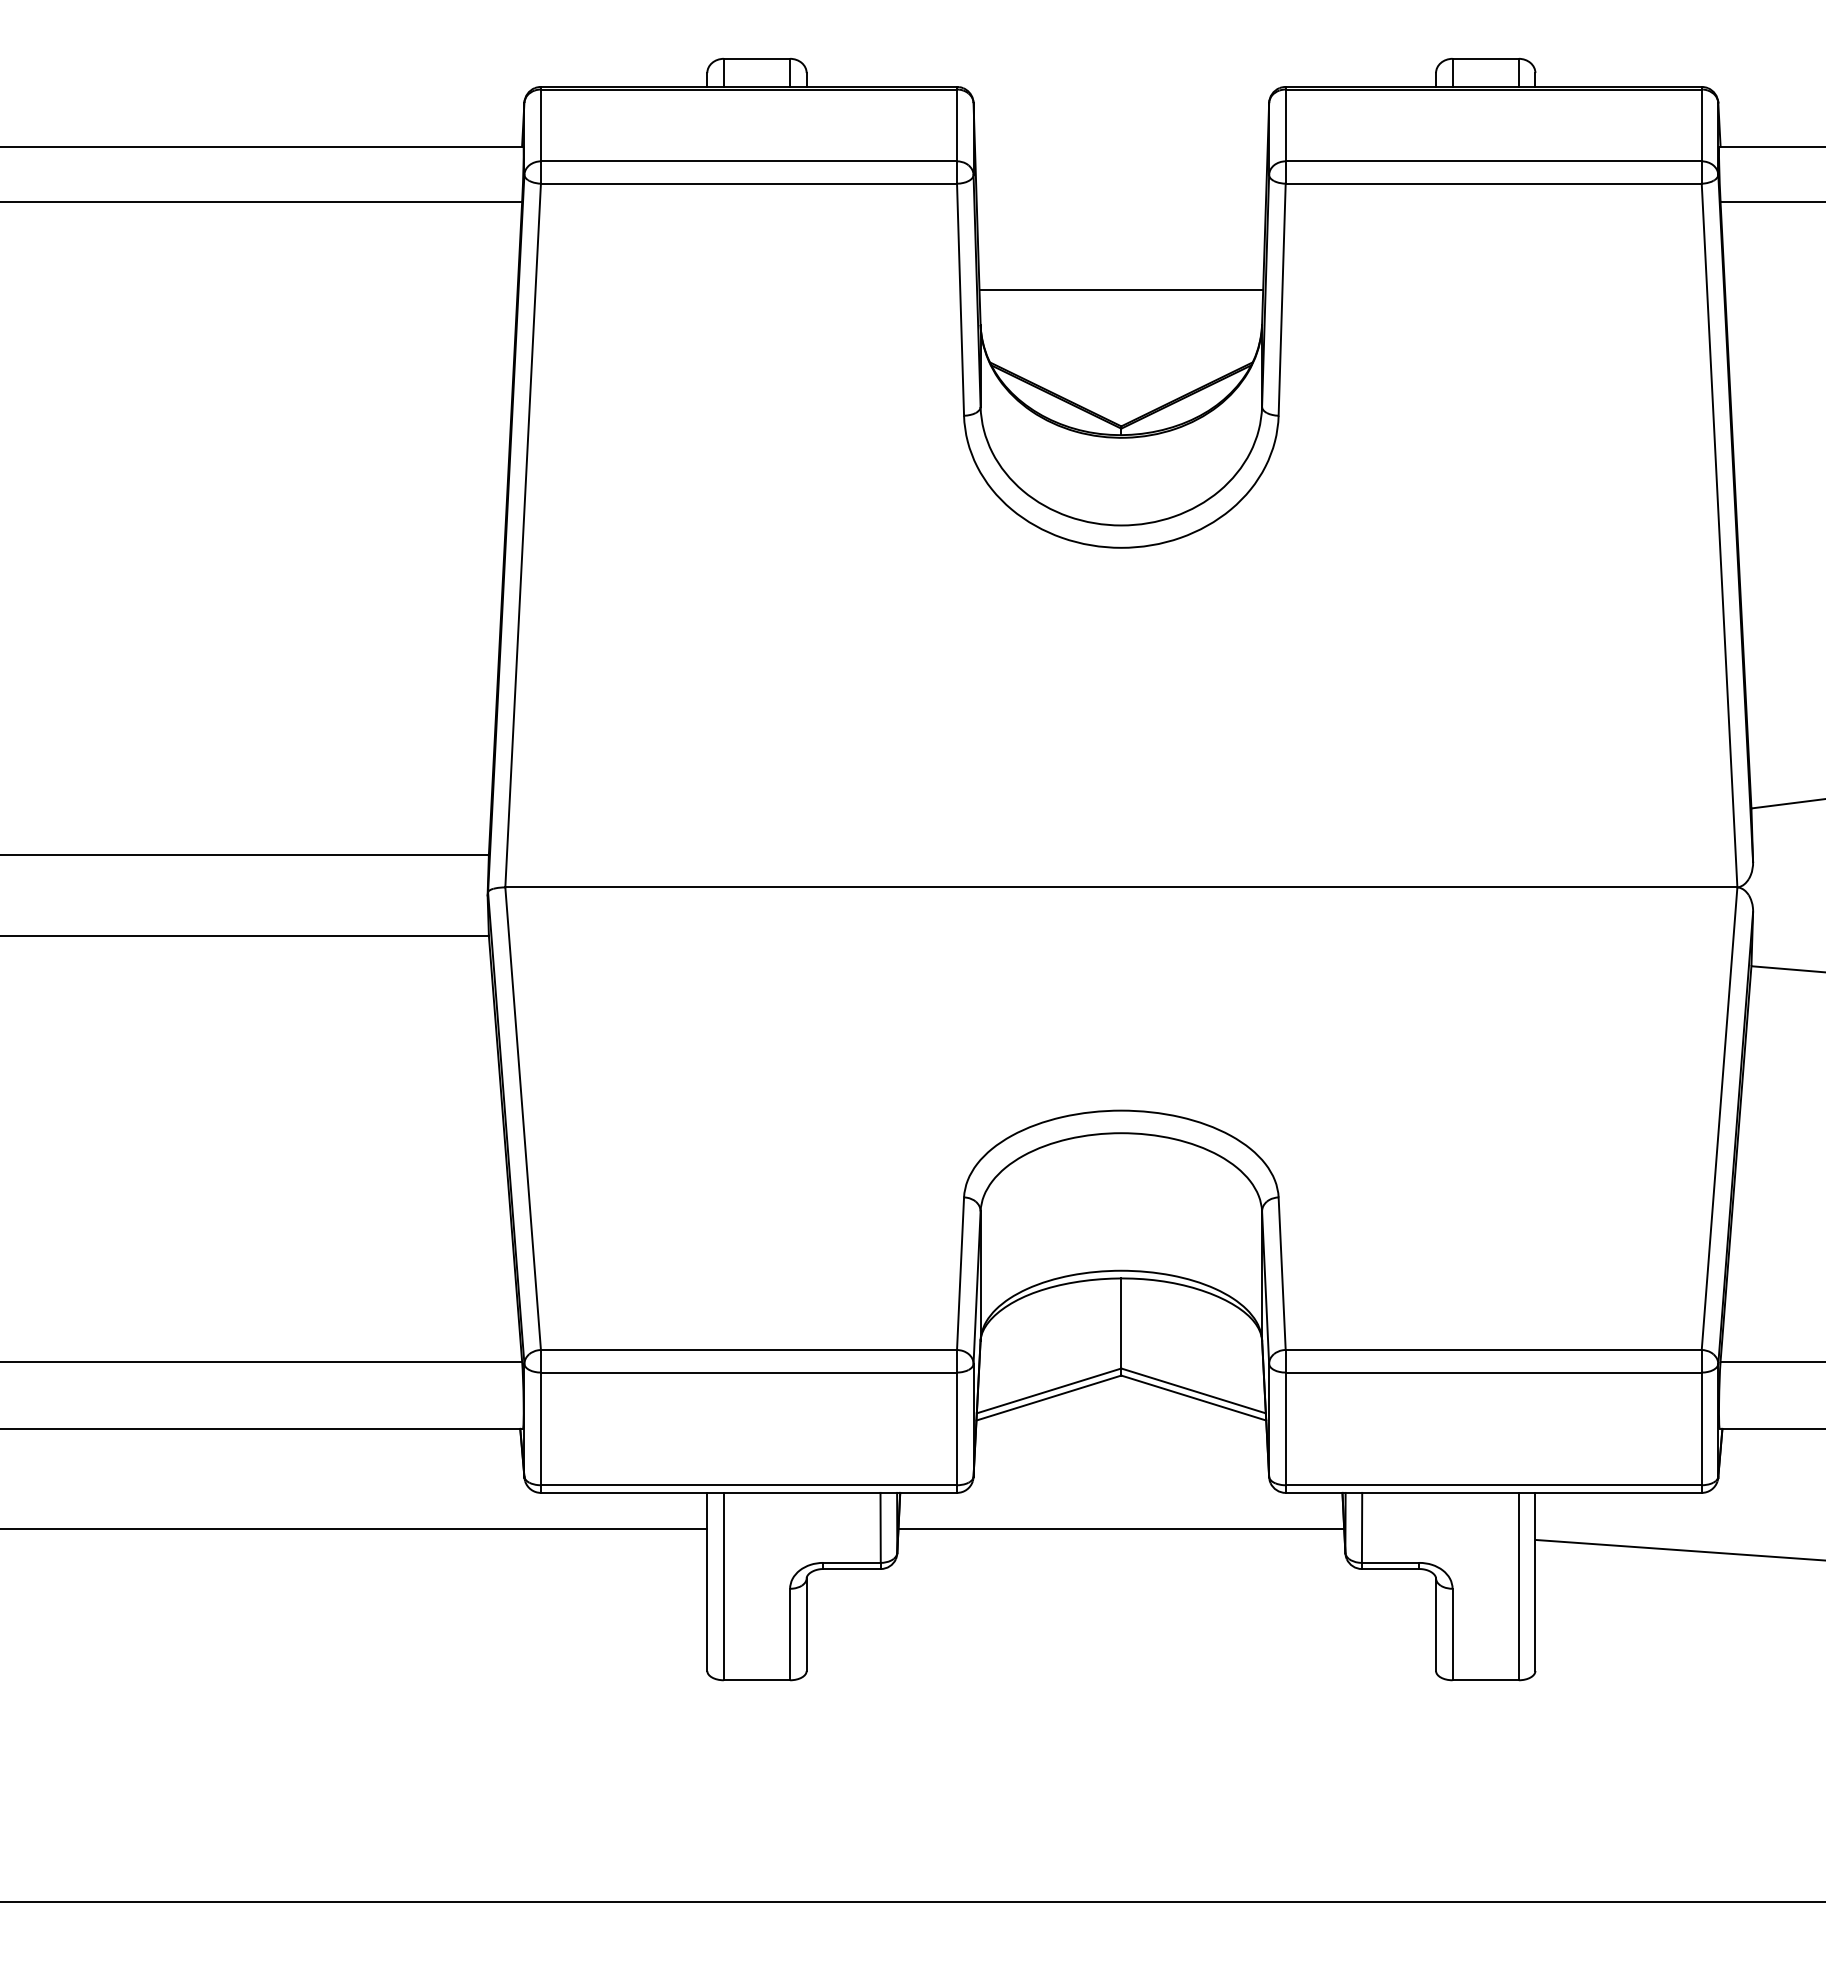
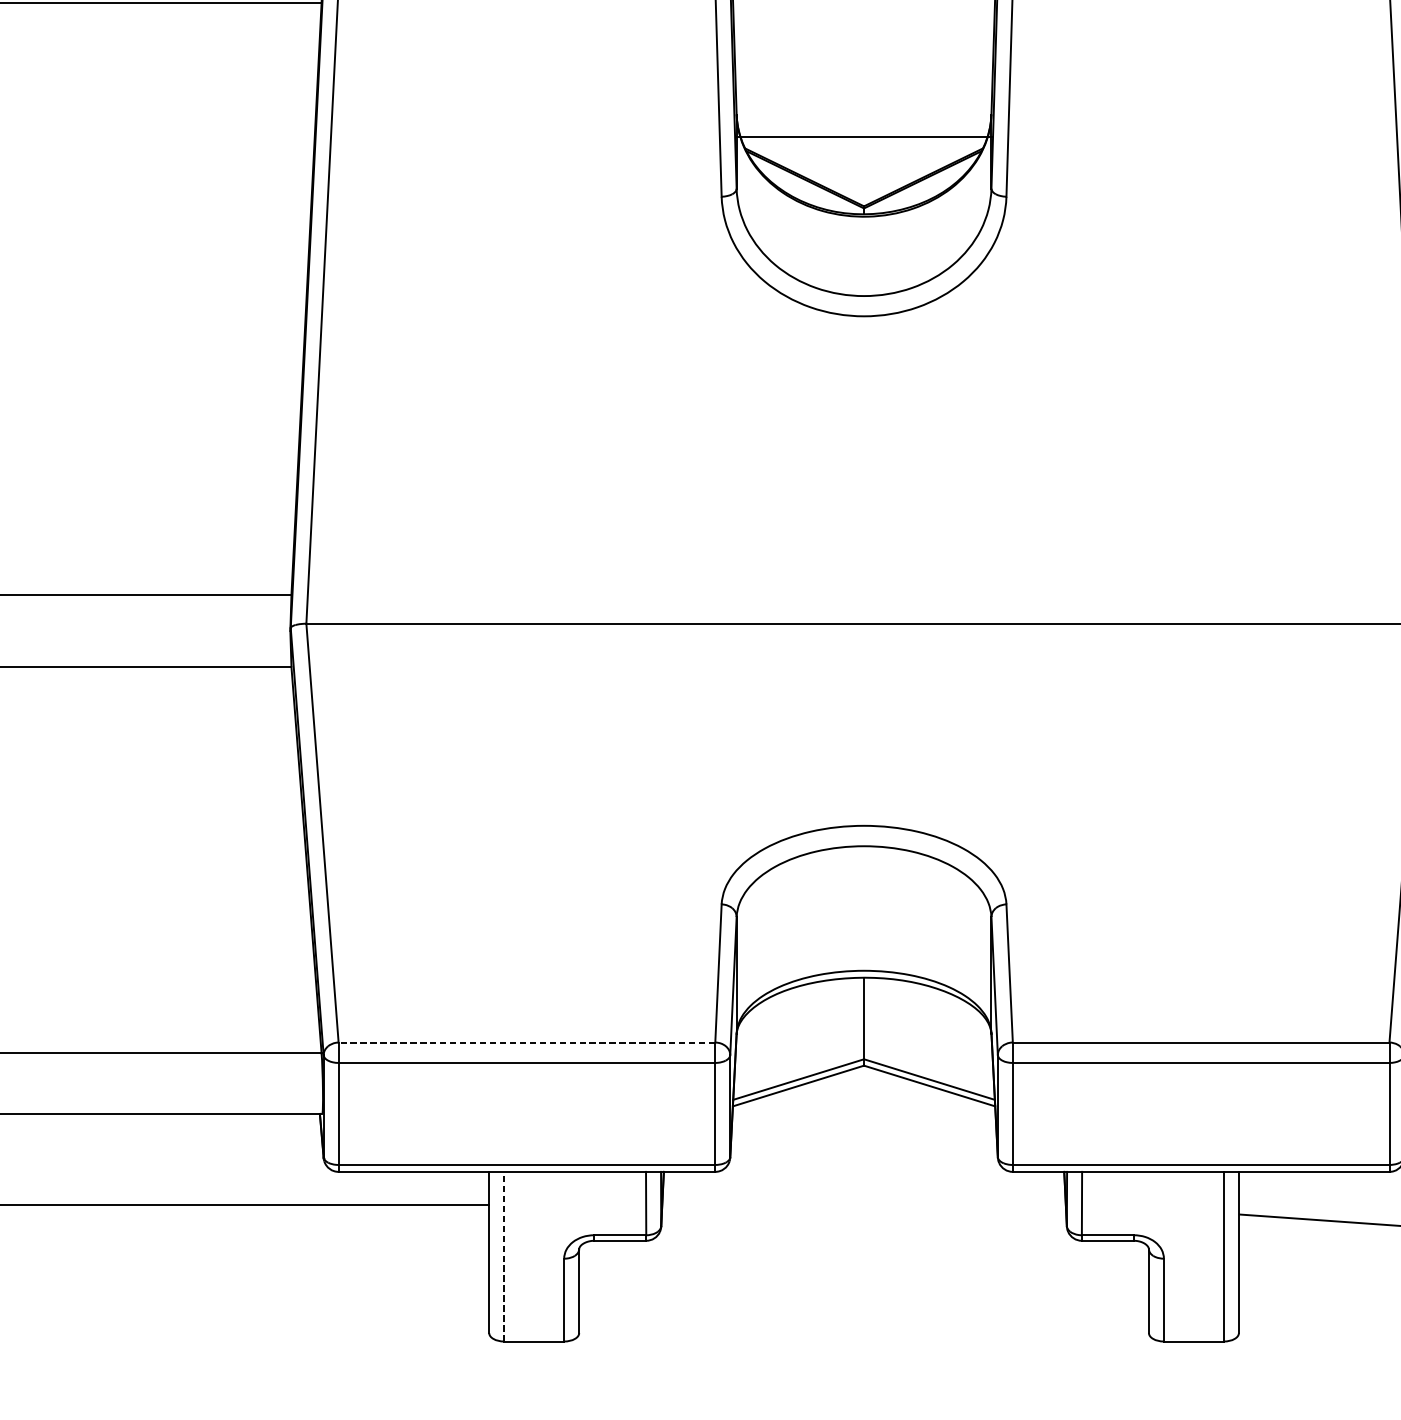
line: (1121, 290) -> (864, 136), moved
line: (748, 1350) -> (526, 1042), solid -> dashed
line: (1121, 1529) -> (864, 1205), removed
line: (723, 1586) -> (503, 1256), solid -> dashed

